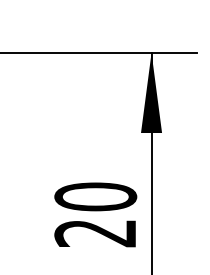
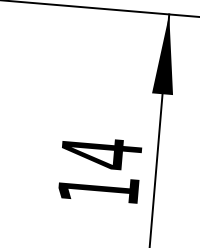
text: (95, 214) -> (99, 170), 20 -> 14

